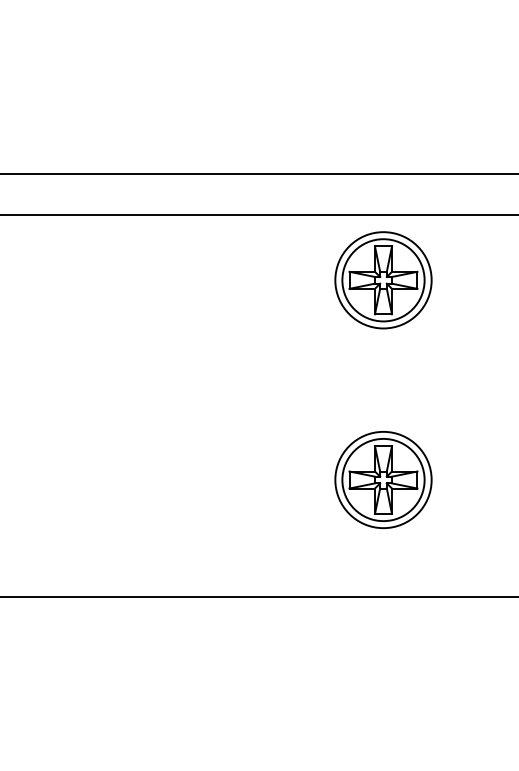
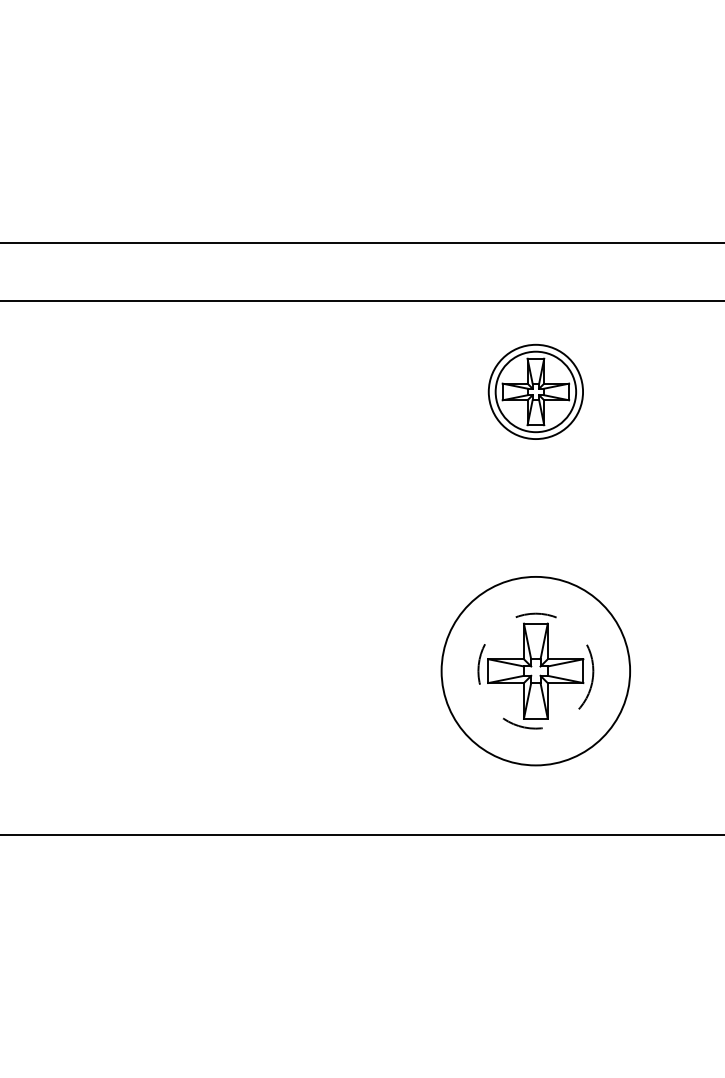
part: (383, 280) -> (535, 391), size x0.7
circle: (383, 479) -> (535, 670), size x1.4
circle: (383, 479) -> (535, 670), solid -> dashed

